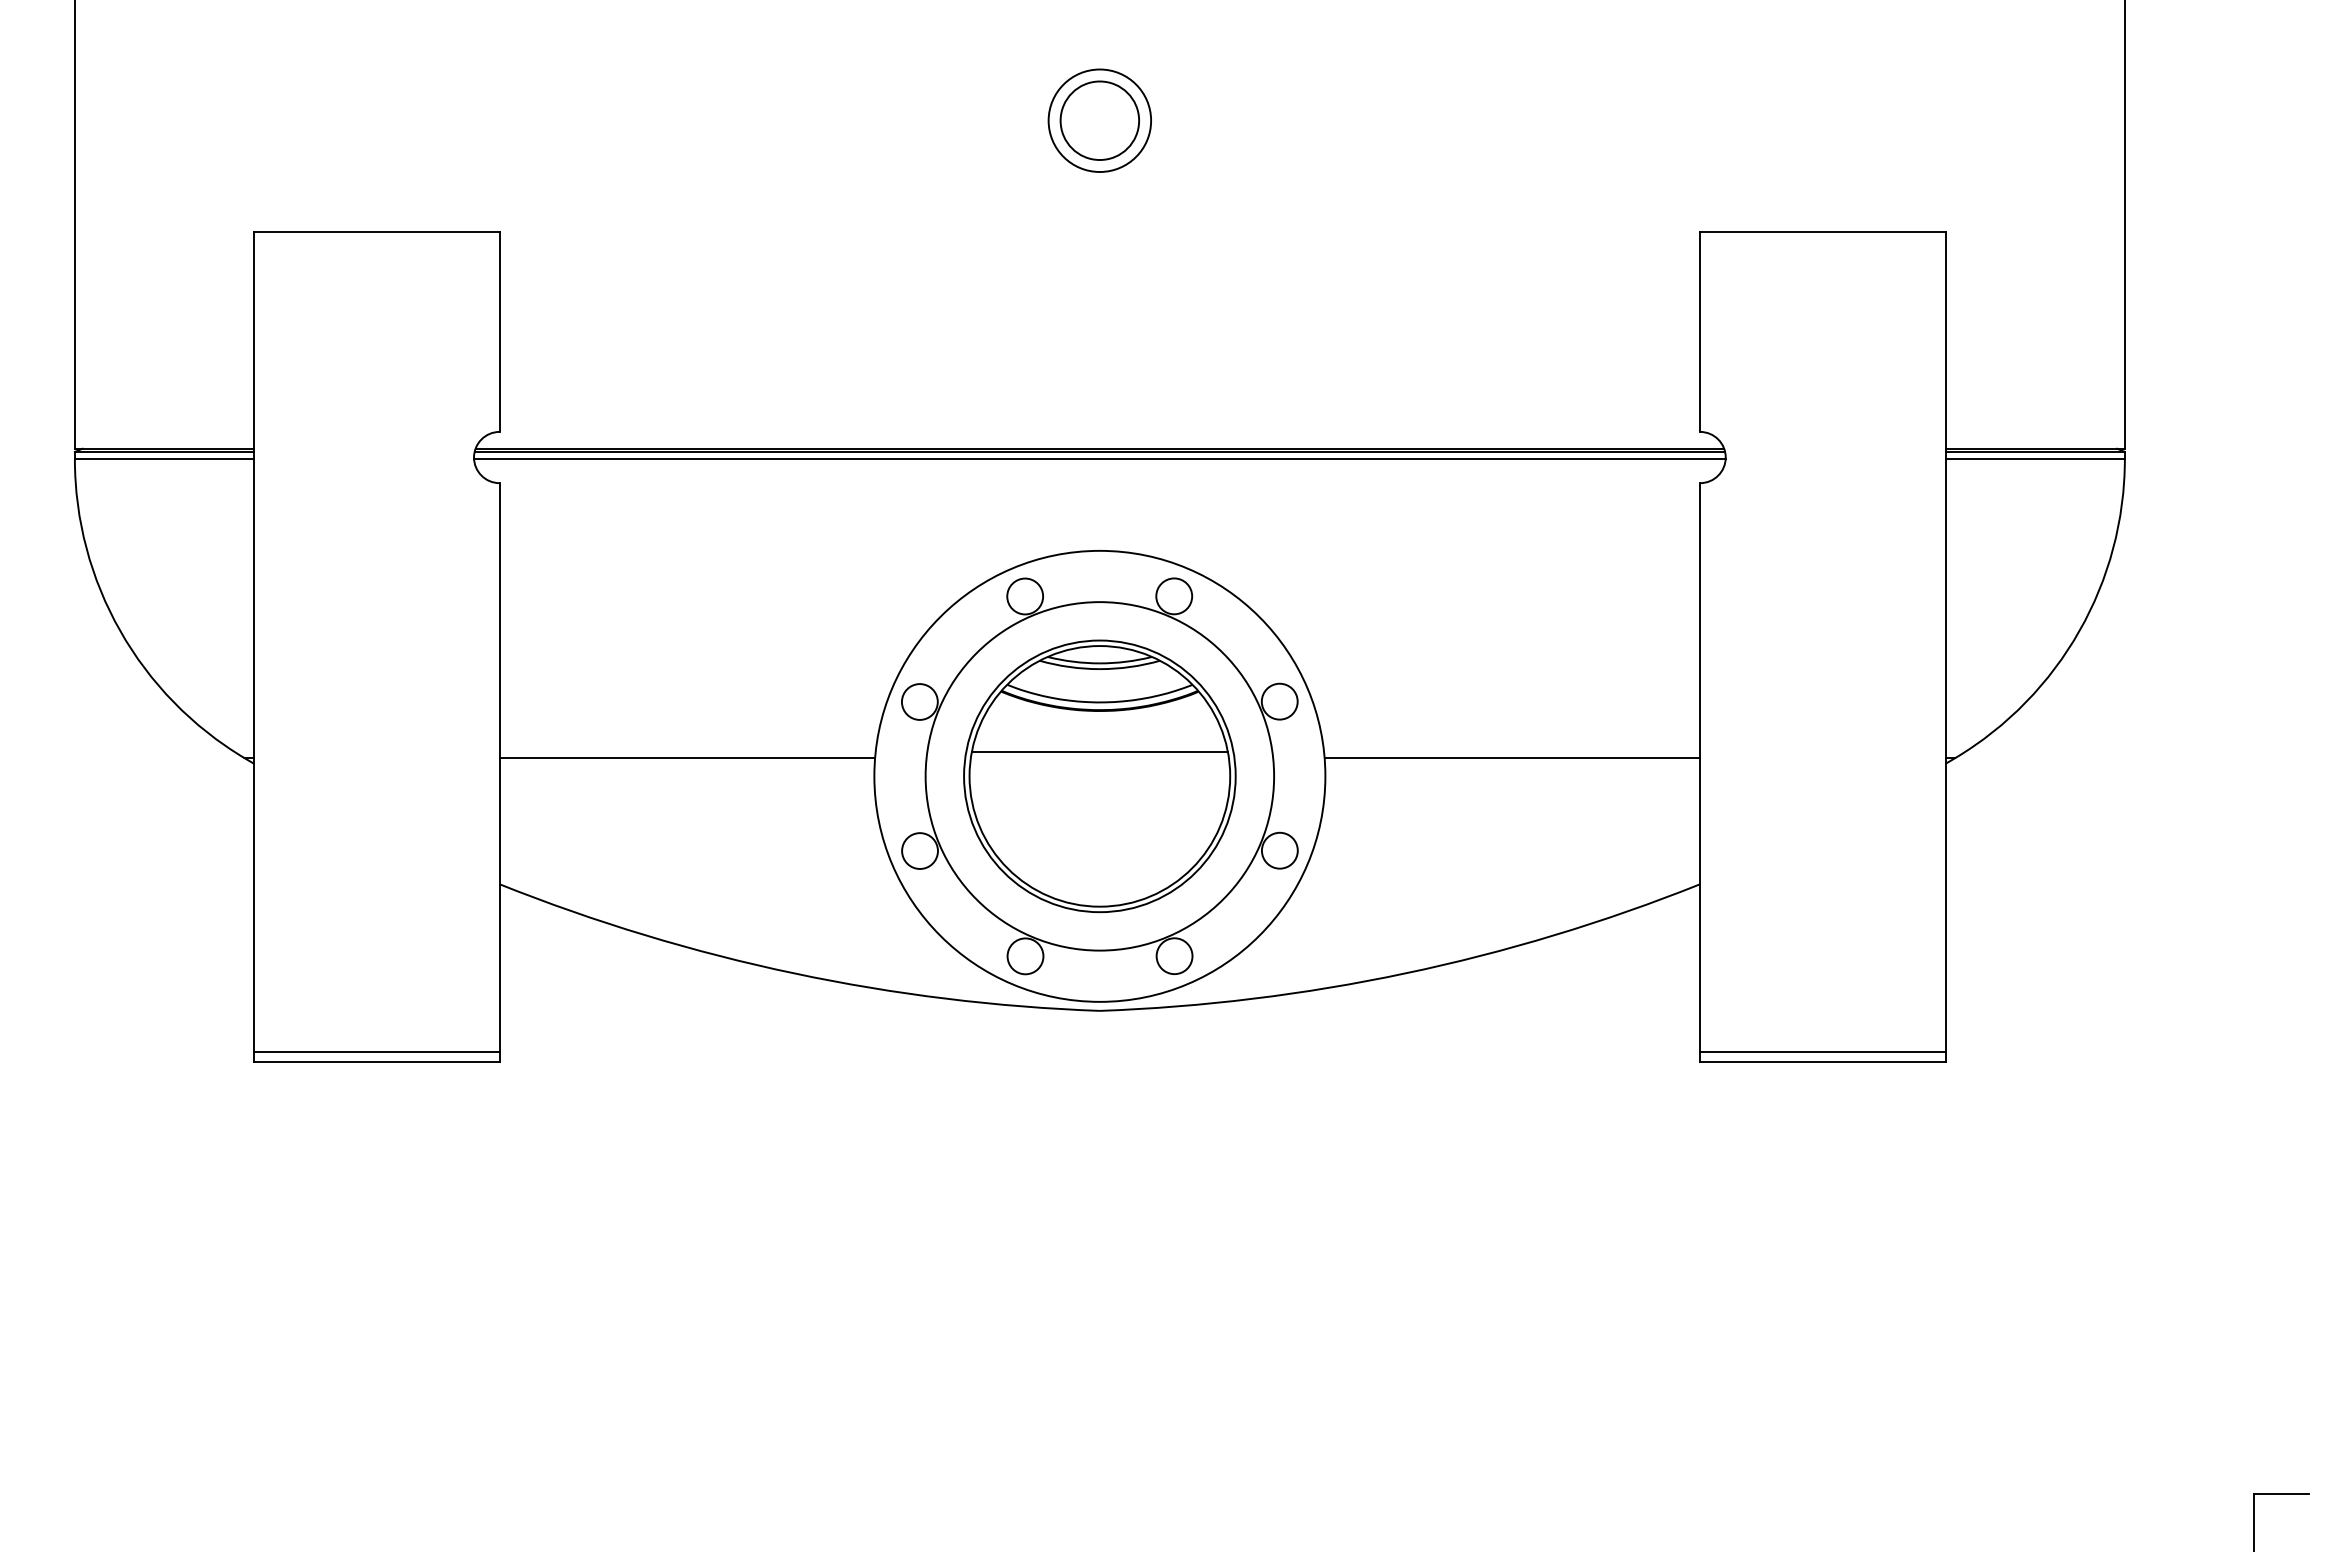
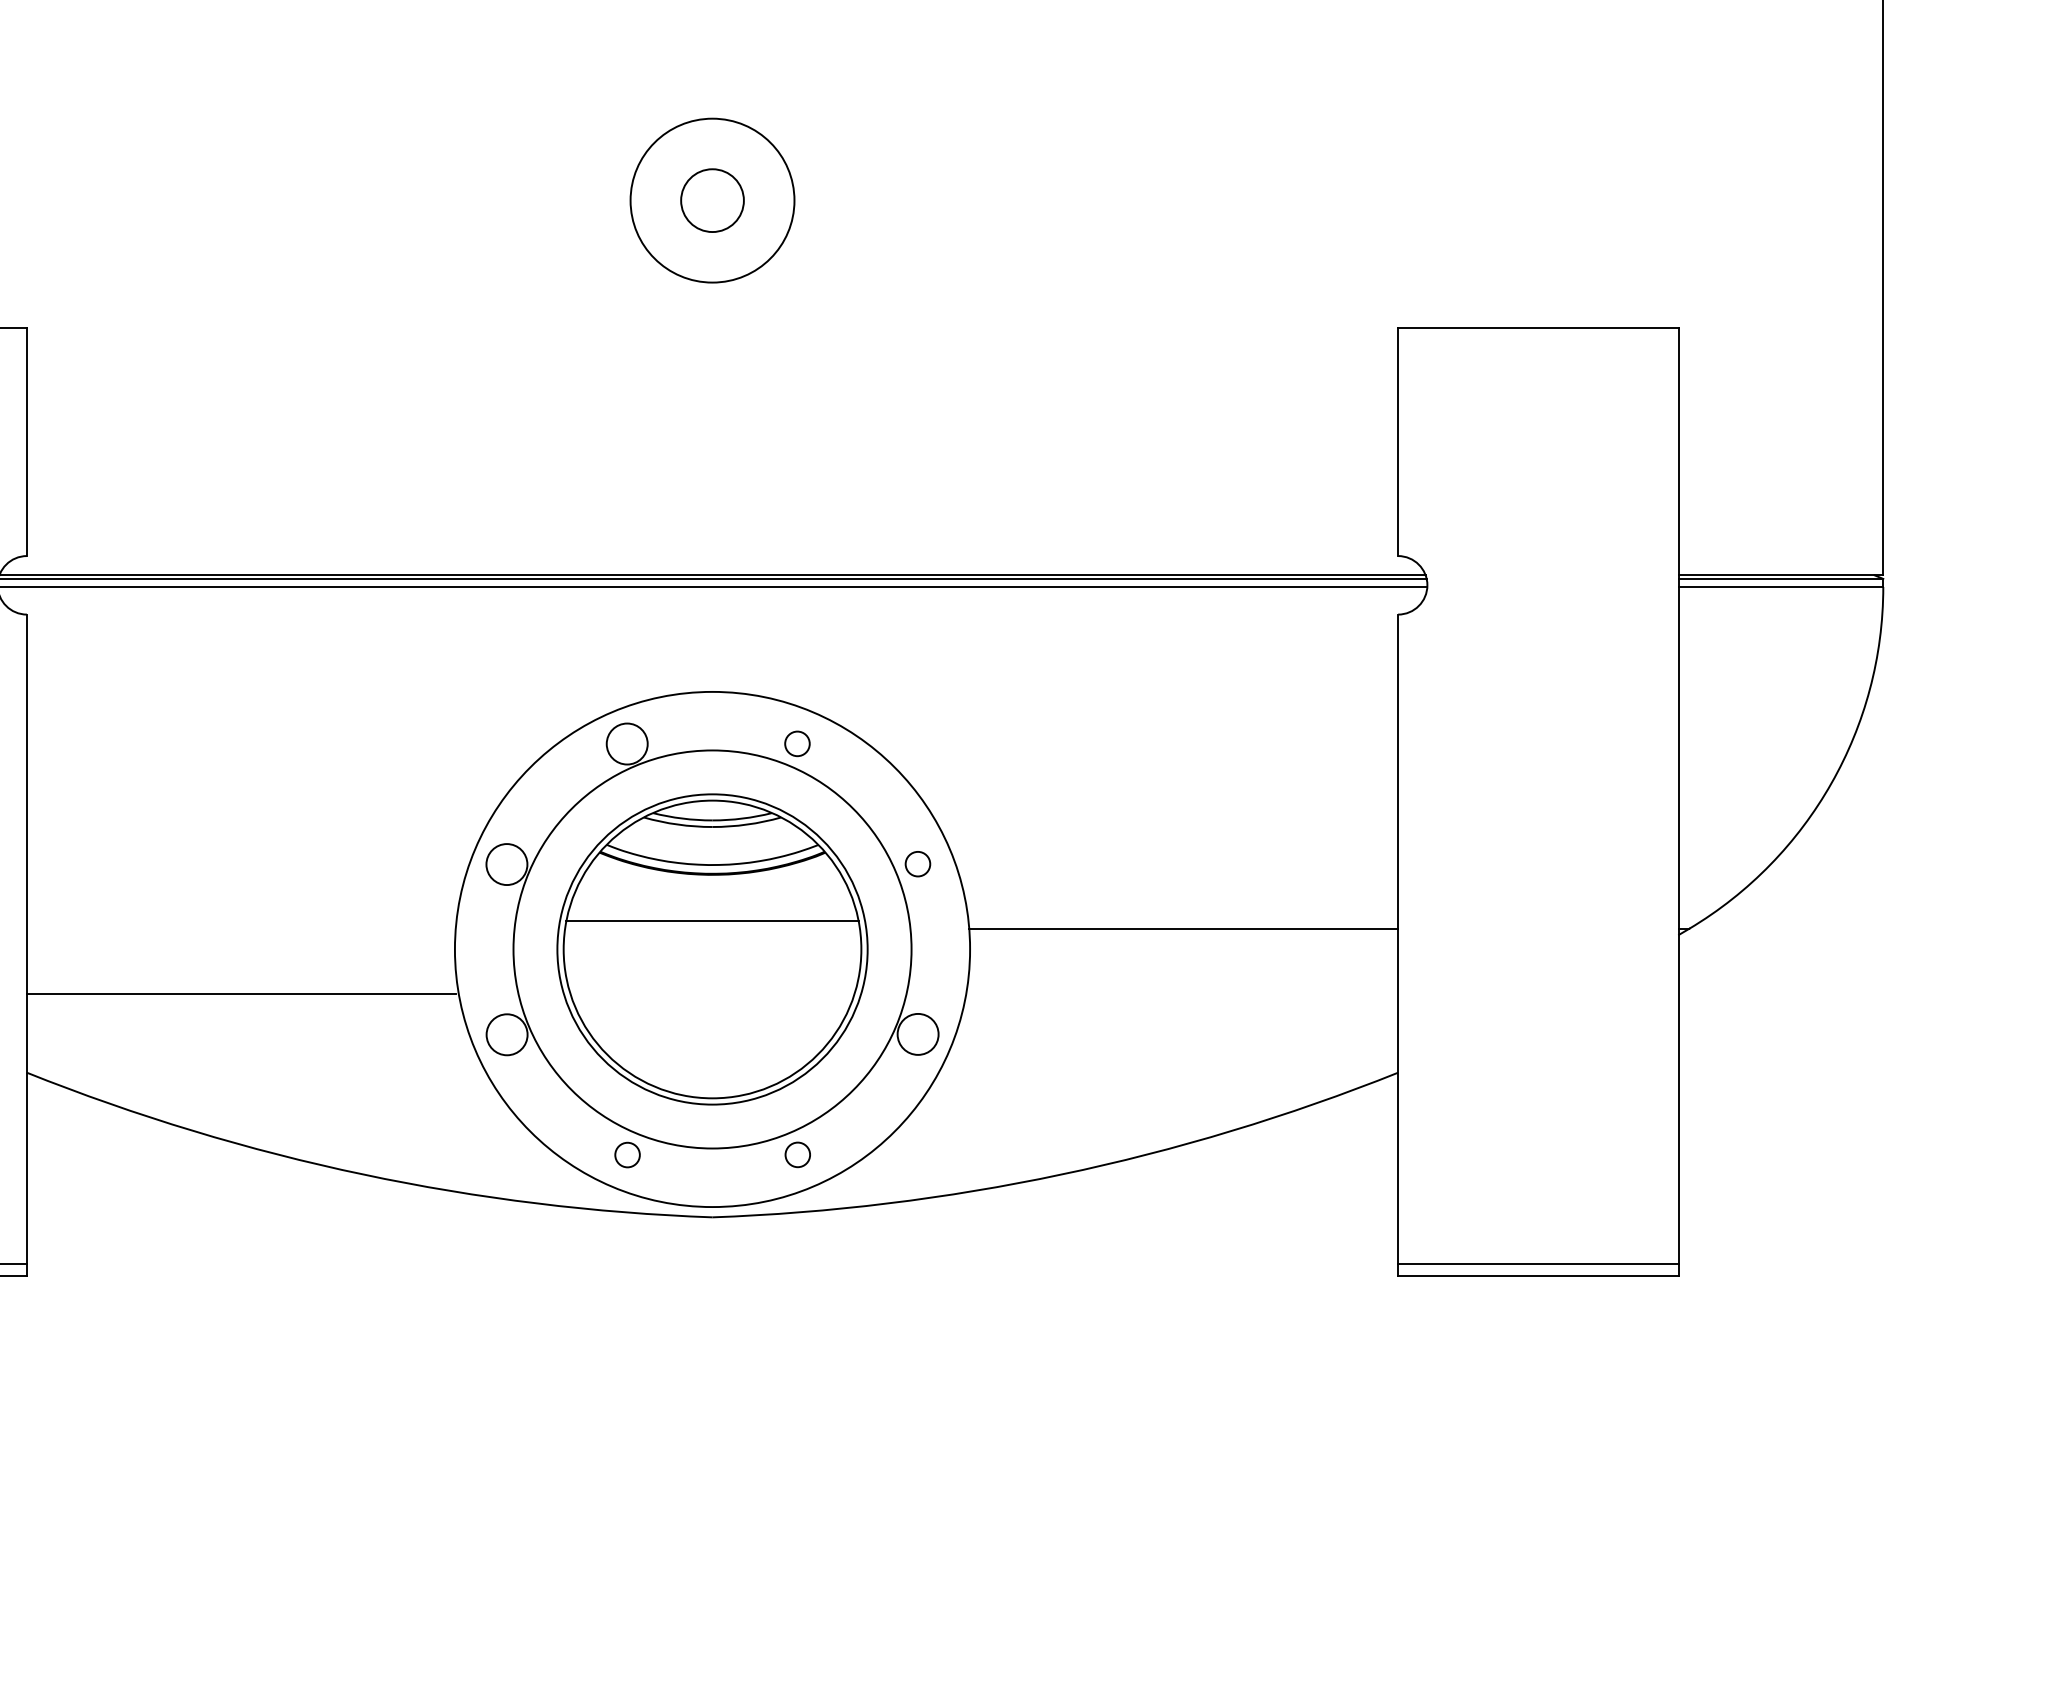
circle: (1099, 120) -> (712, 200), size x0.7
circle: (1099, 120) -> (712, 200), size x1.4
circle: (1174, 596) -> (797, 744), size x0.6
circle: (1279, 701) -> (917, 863), size x0.6
line: (687, 758) -> (241, 994), moved
circle: (1025, 956) -> (627, 1155), size x0.6
circle: (1174, 956) -> (797, 1155), size x0.6

